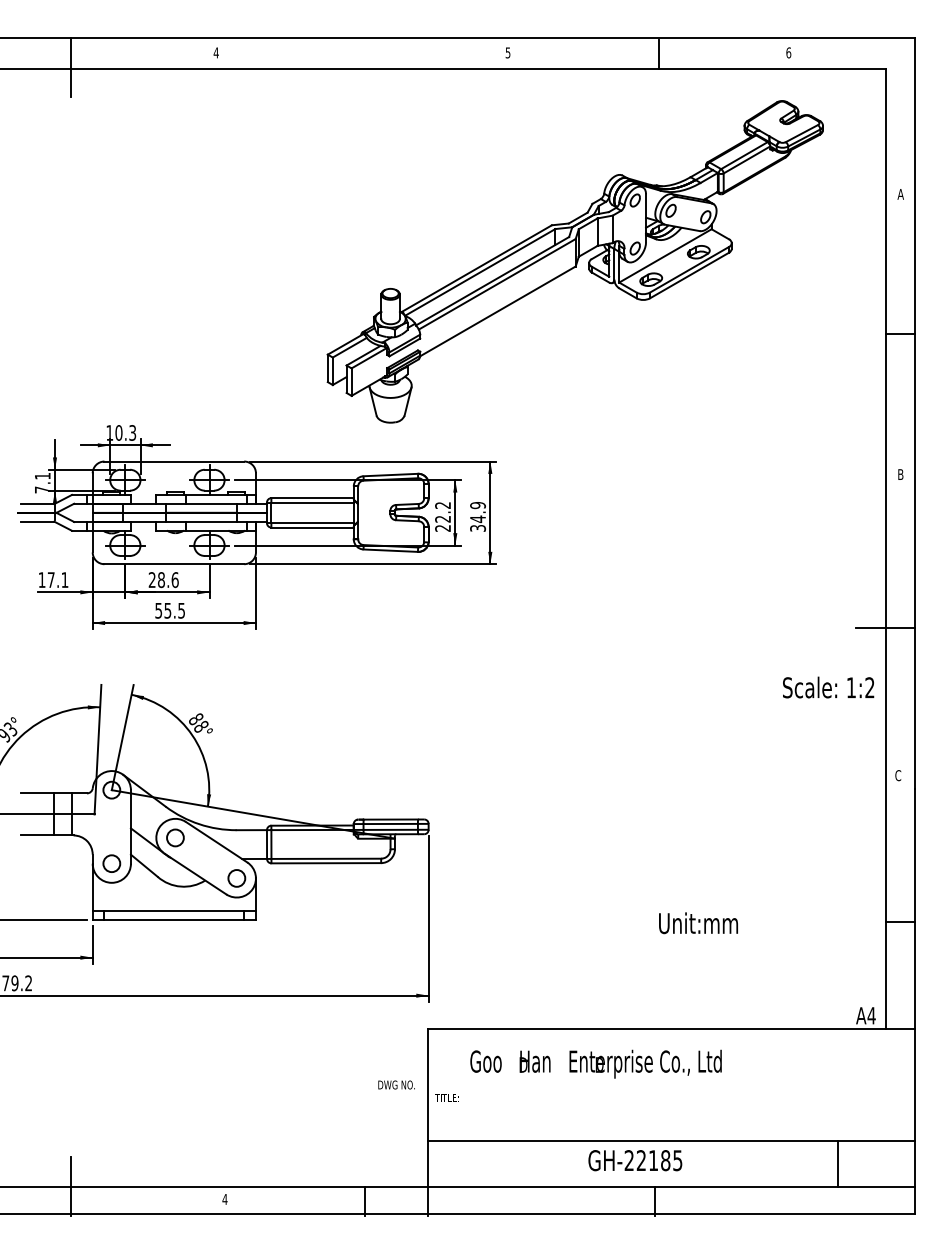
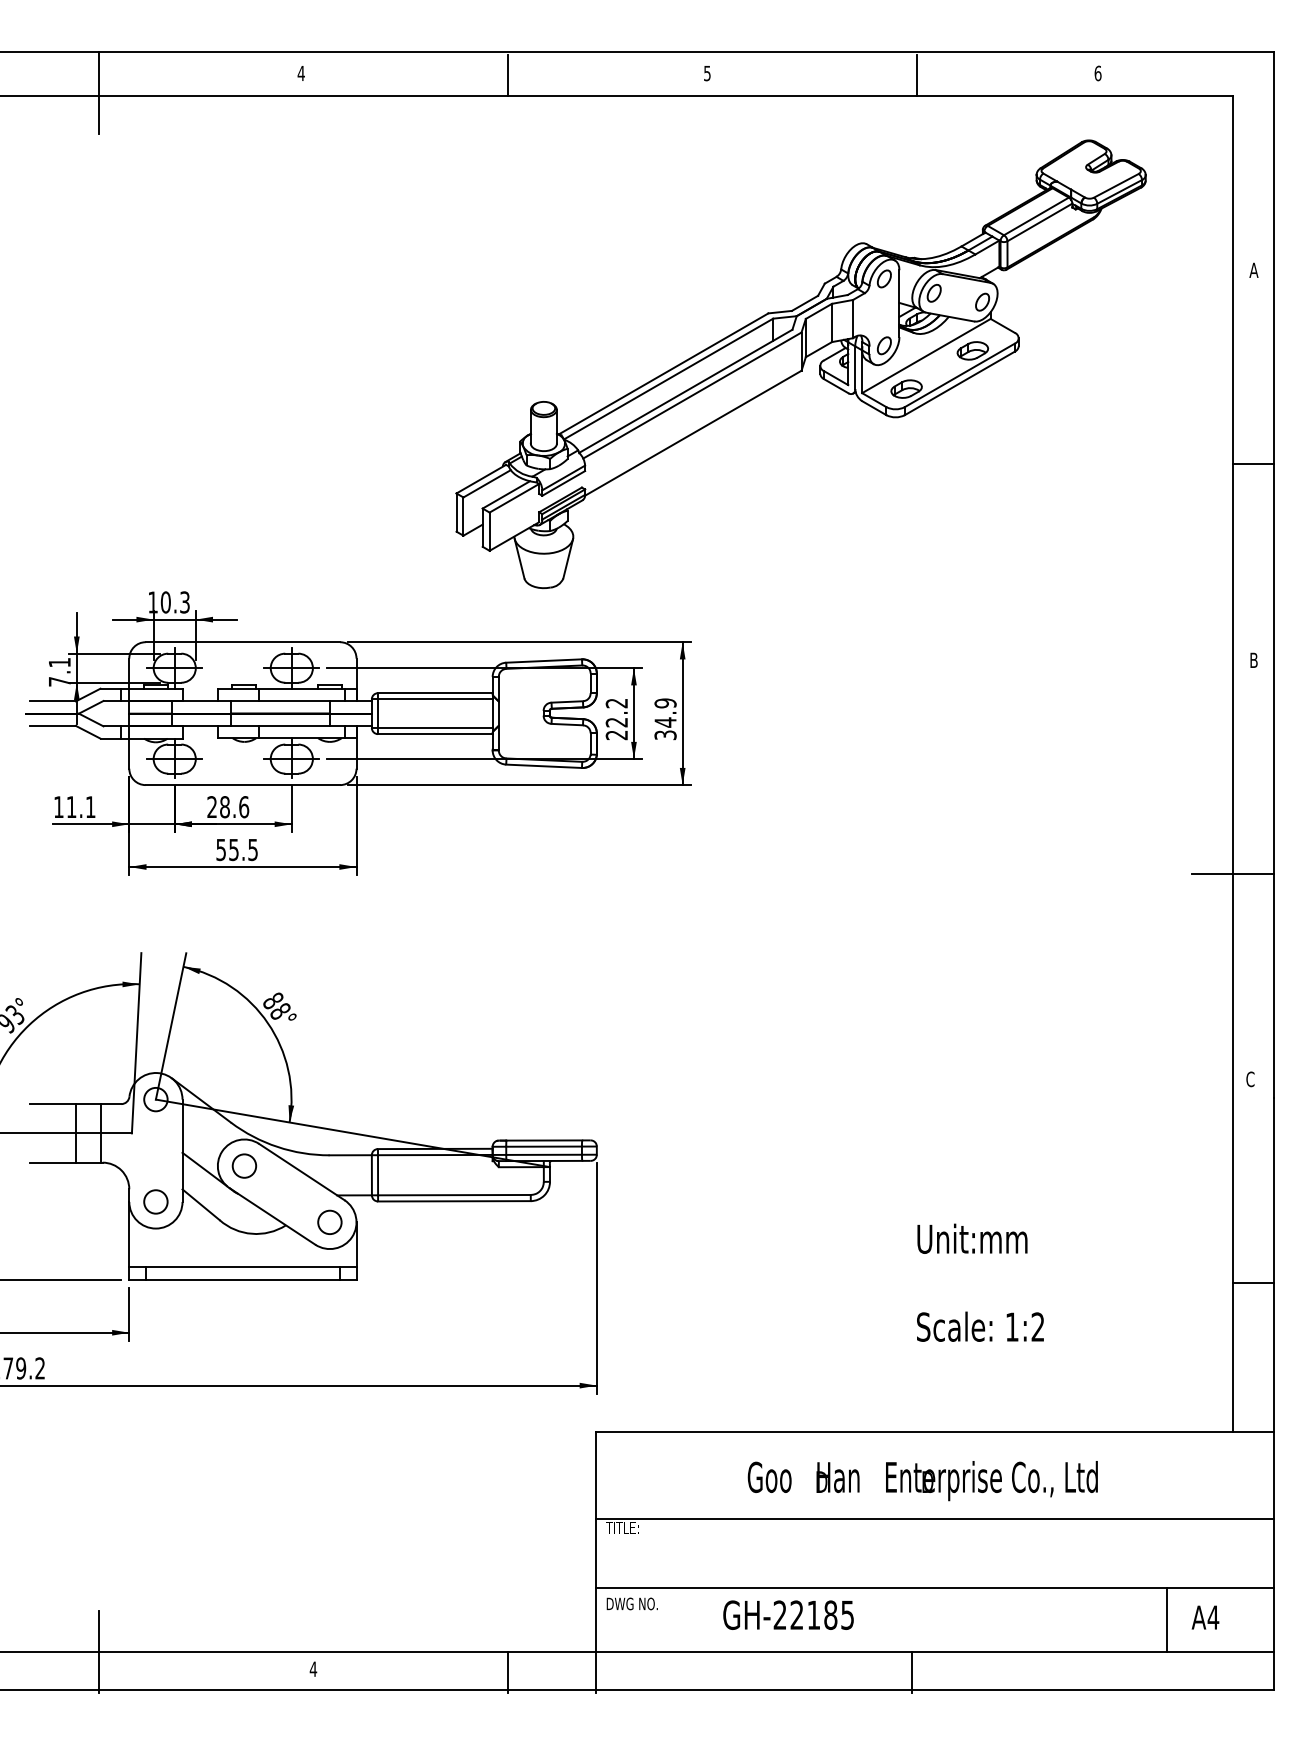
line: (365, 54) -> (508, 75), added
text: (51, 579) -> (71, 806), 17.1 -> 11.1
text: (828, 687) -> (980, 1326), moved
text: (698, 923) -> (972, 1238), moved
text: (865, 1015) -> (1205, 1617), moved
text: (595, 1064) -> (922, 1481), moved
text: (396, 1084) -> (631, 1603), moved
line: (671, 1091) -> (934, 1518), added
text: (635, 1160) -> (788, 1614), moved

